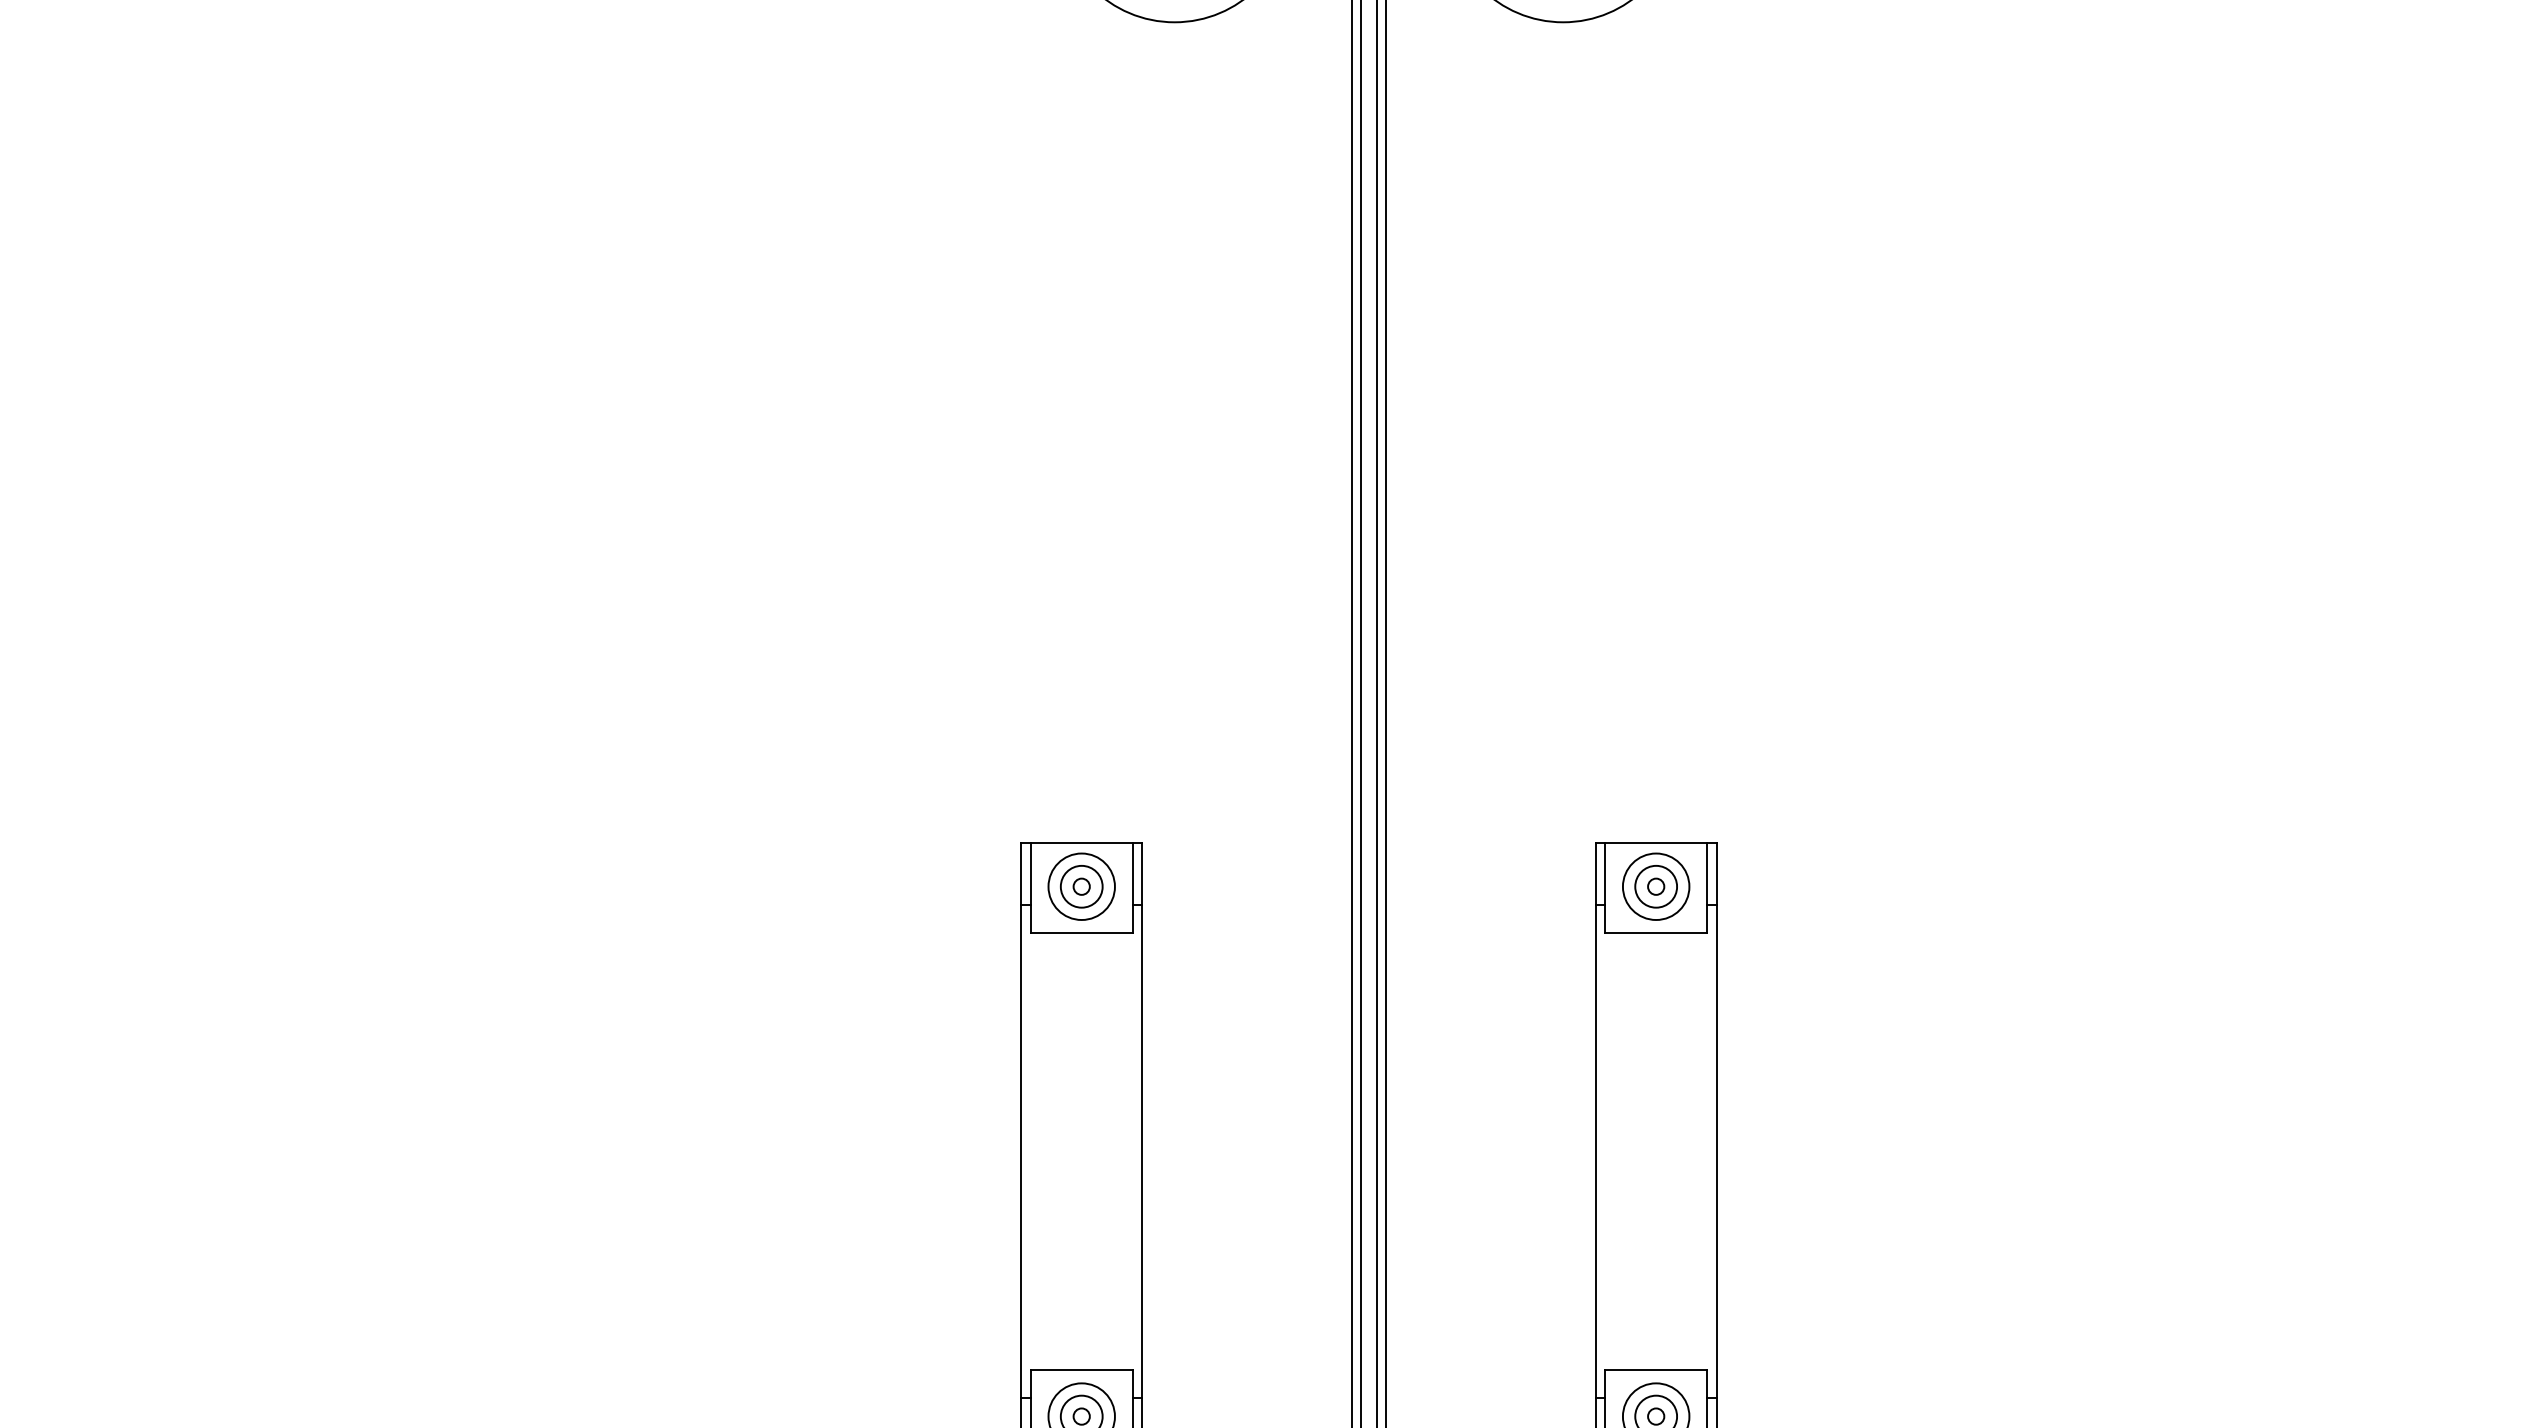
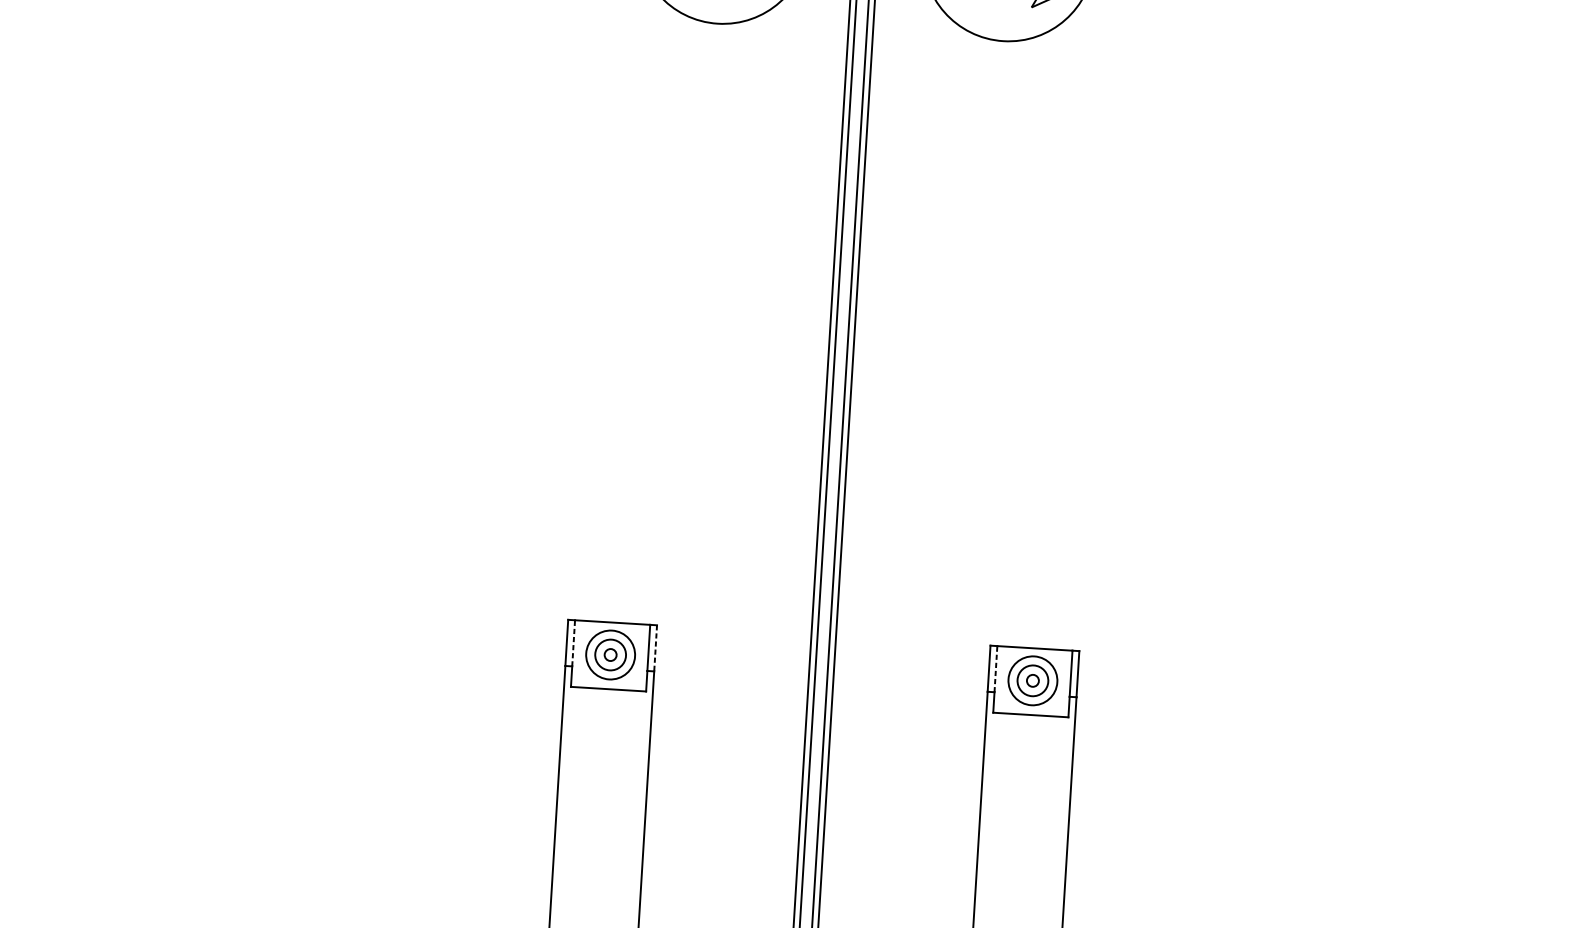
line: (1030, 873) -> (573, 642), solid -> dashed
line: (1605, 873) -> (996, 668), solid -> dashed
line: (1142, 874) -> (655, 648), solid -> dashed

